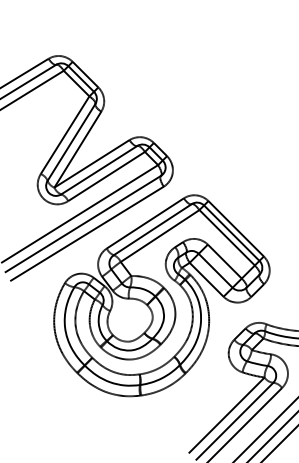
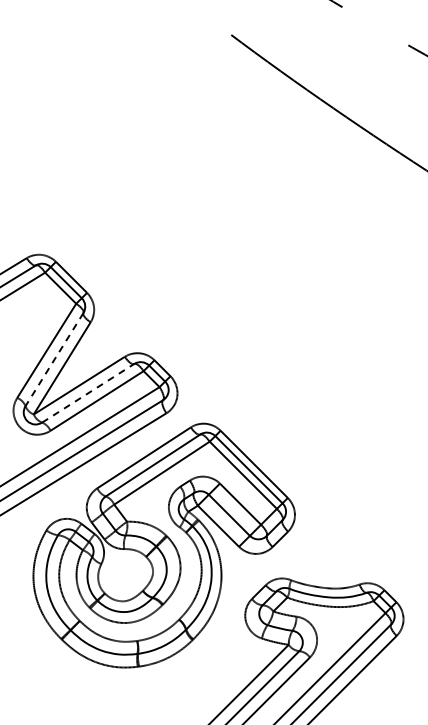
line: (71, 142) -> (54, 359), solid -> dashed
line: (99, 170) -> (88, 393), solid -> dashed

